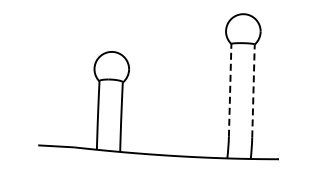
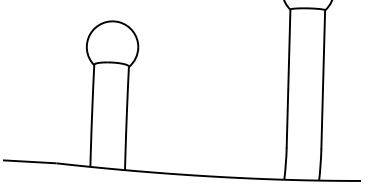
line: (230, 89) -> (289, 77), dashed -> solid
line: (253, 90) -> (323, 78), dashed -> solid

